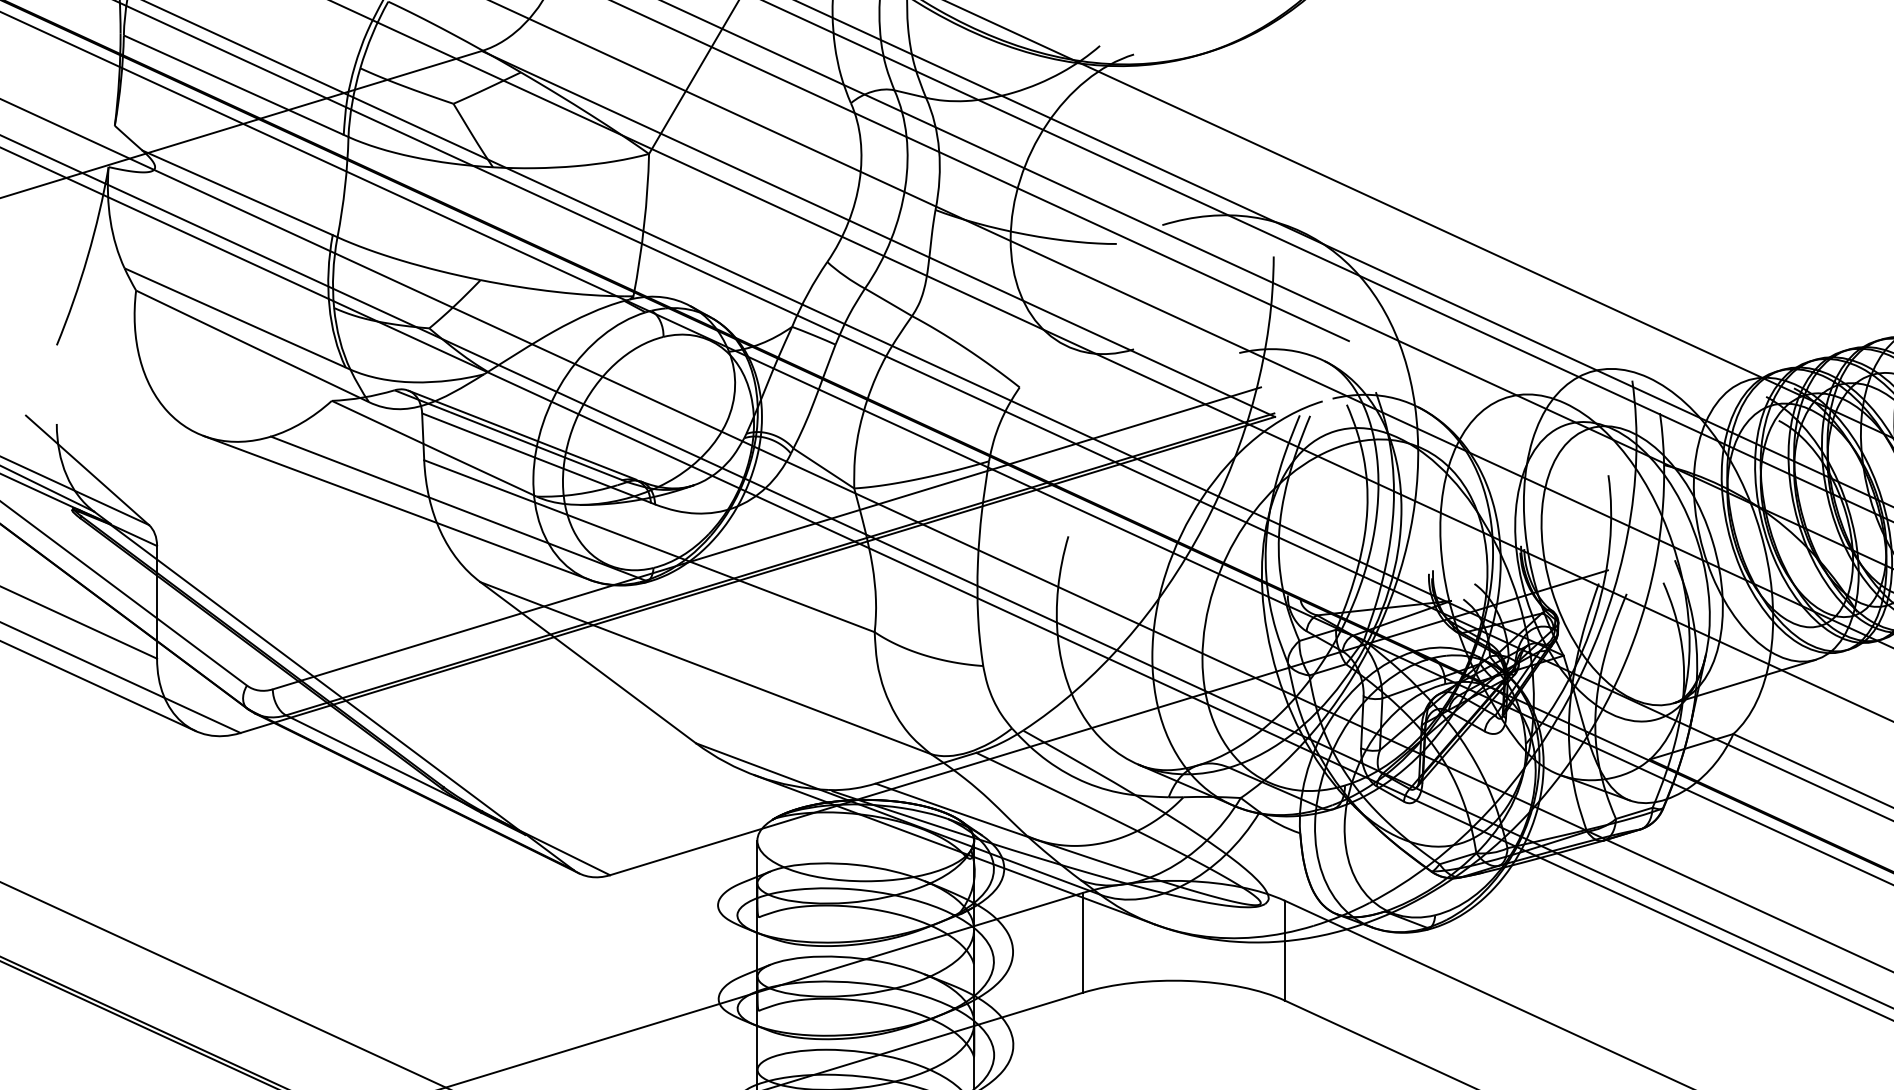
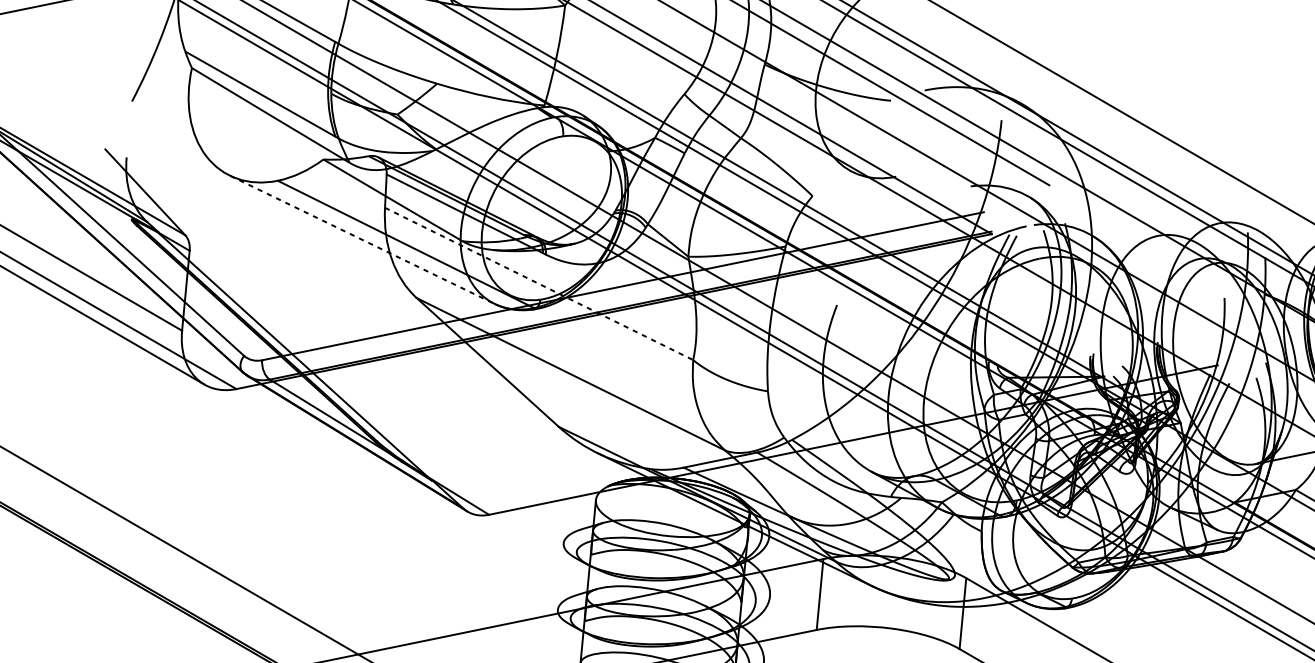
line: (397, 508) -> (362, 240), solid -> dashed
line: (649, 546) -> (539, 284), solid -> dashed

